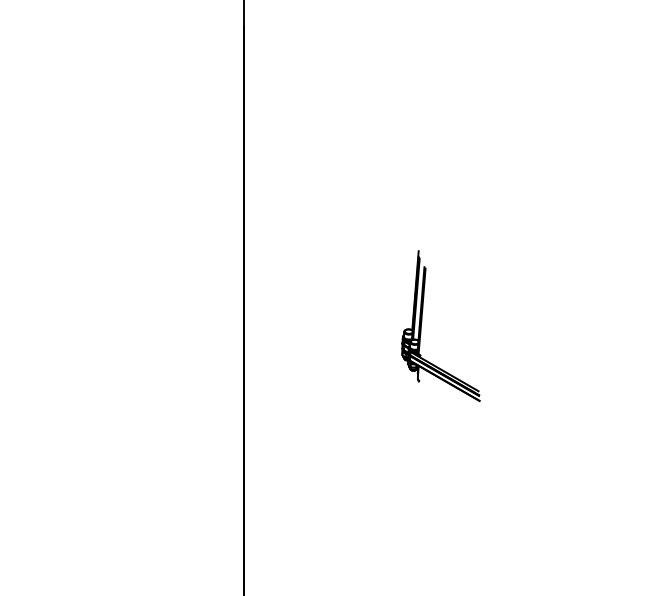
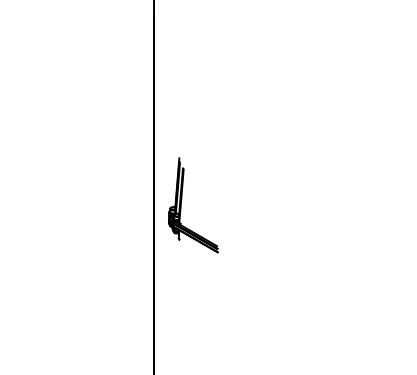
part: (422, 326) -> (181, 205), moved

